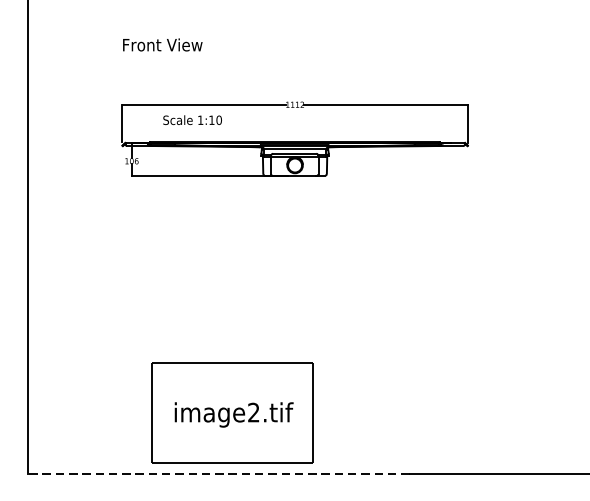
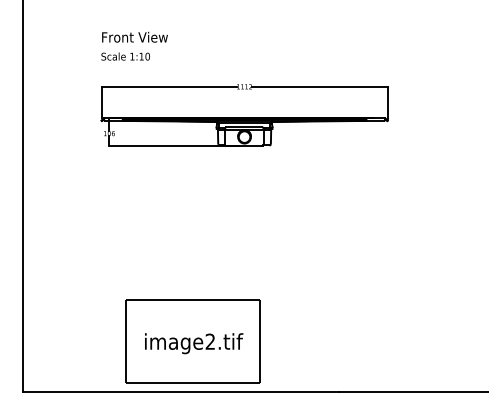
text: (192, 120) -> (125, 56), moved
line: (217, 473) -> (180, 392), dashed -> solid

